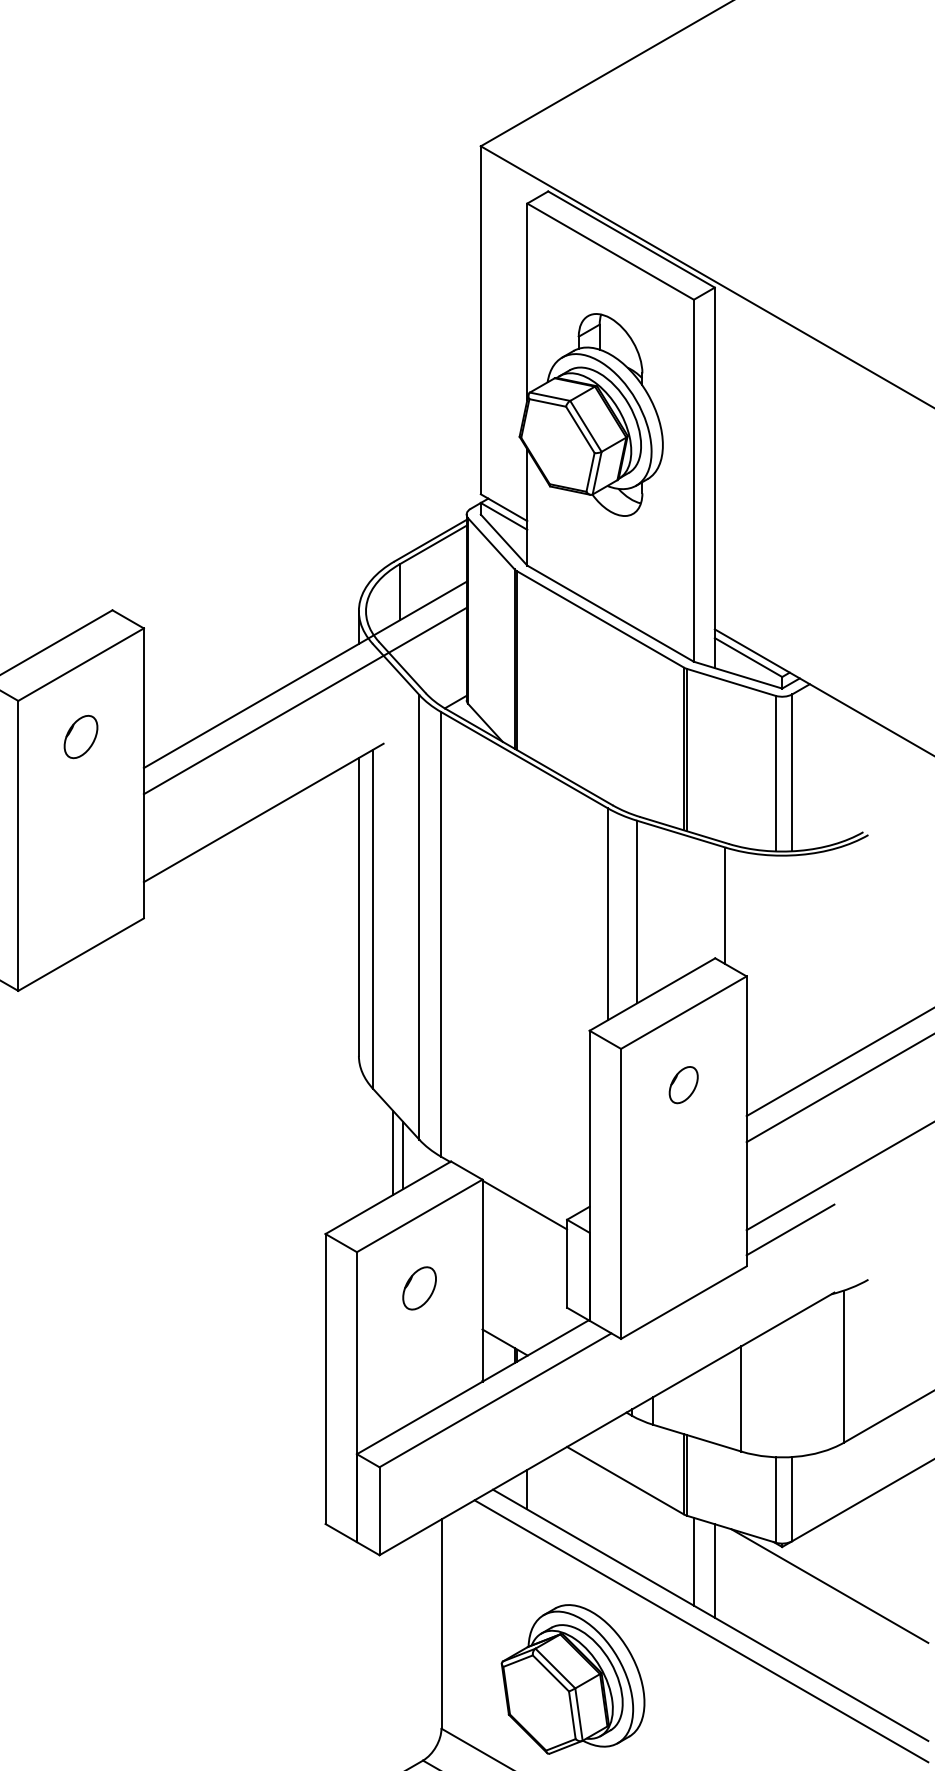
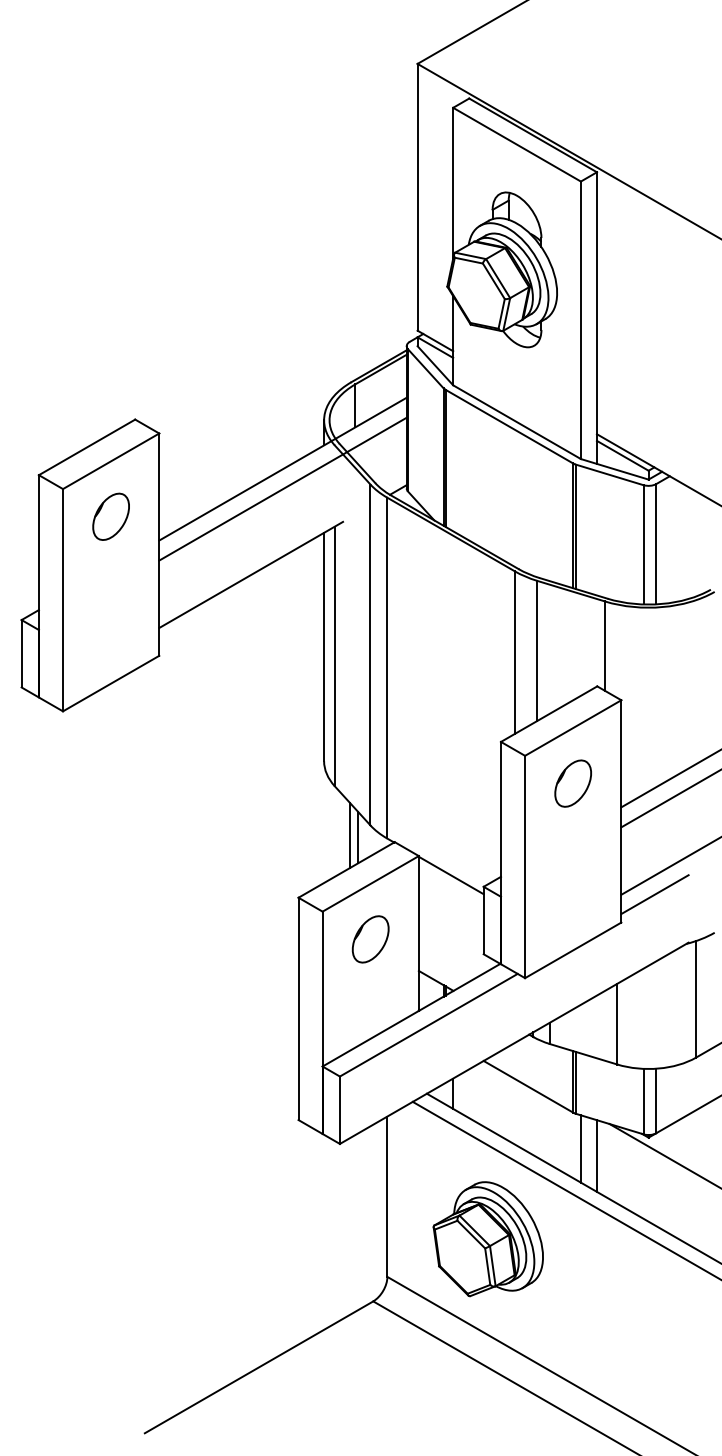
part: (80, 736) -> (110, 516), size x1.43
part: (682, 1084) -> (572, 783), size x1.67
part: (419, 1288) -> (370, 939), size x1.43

